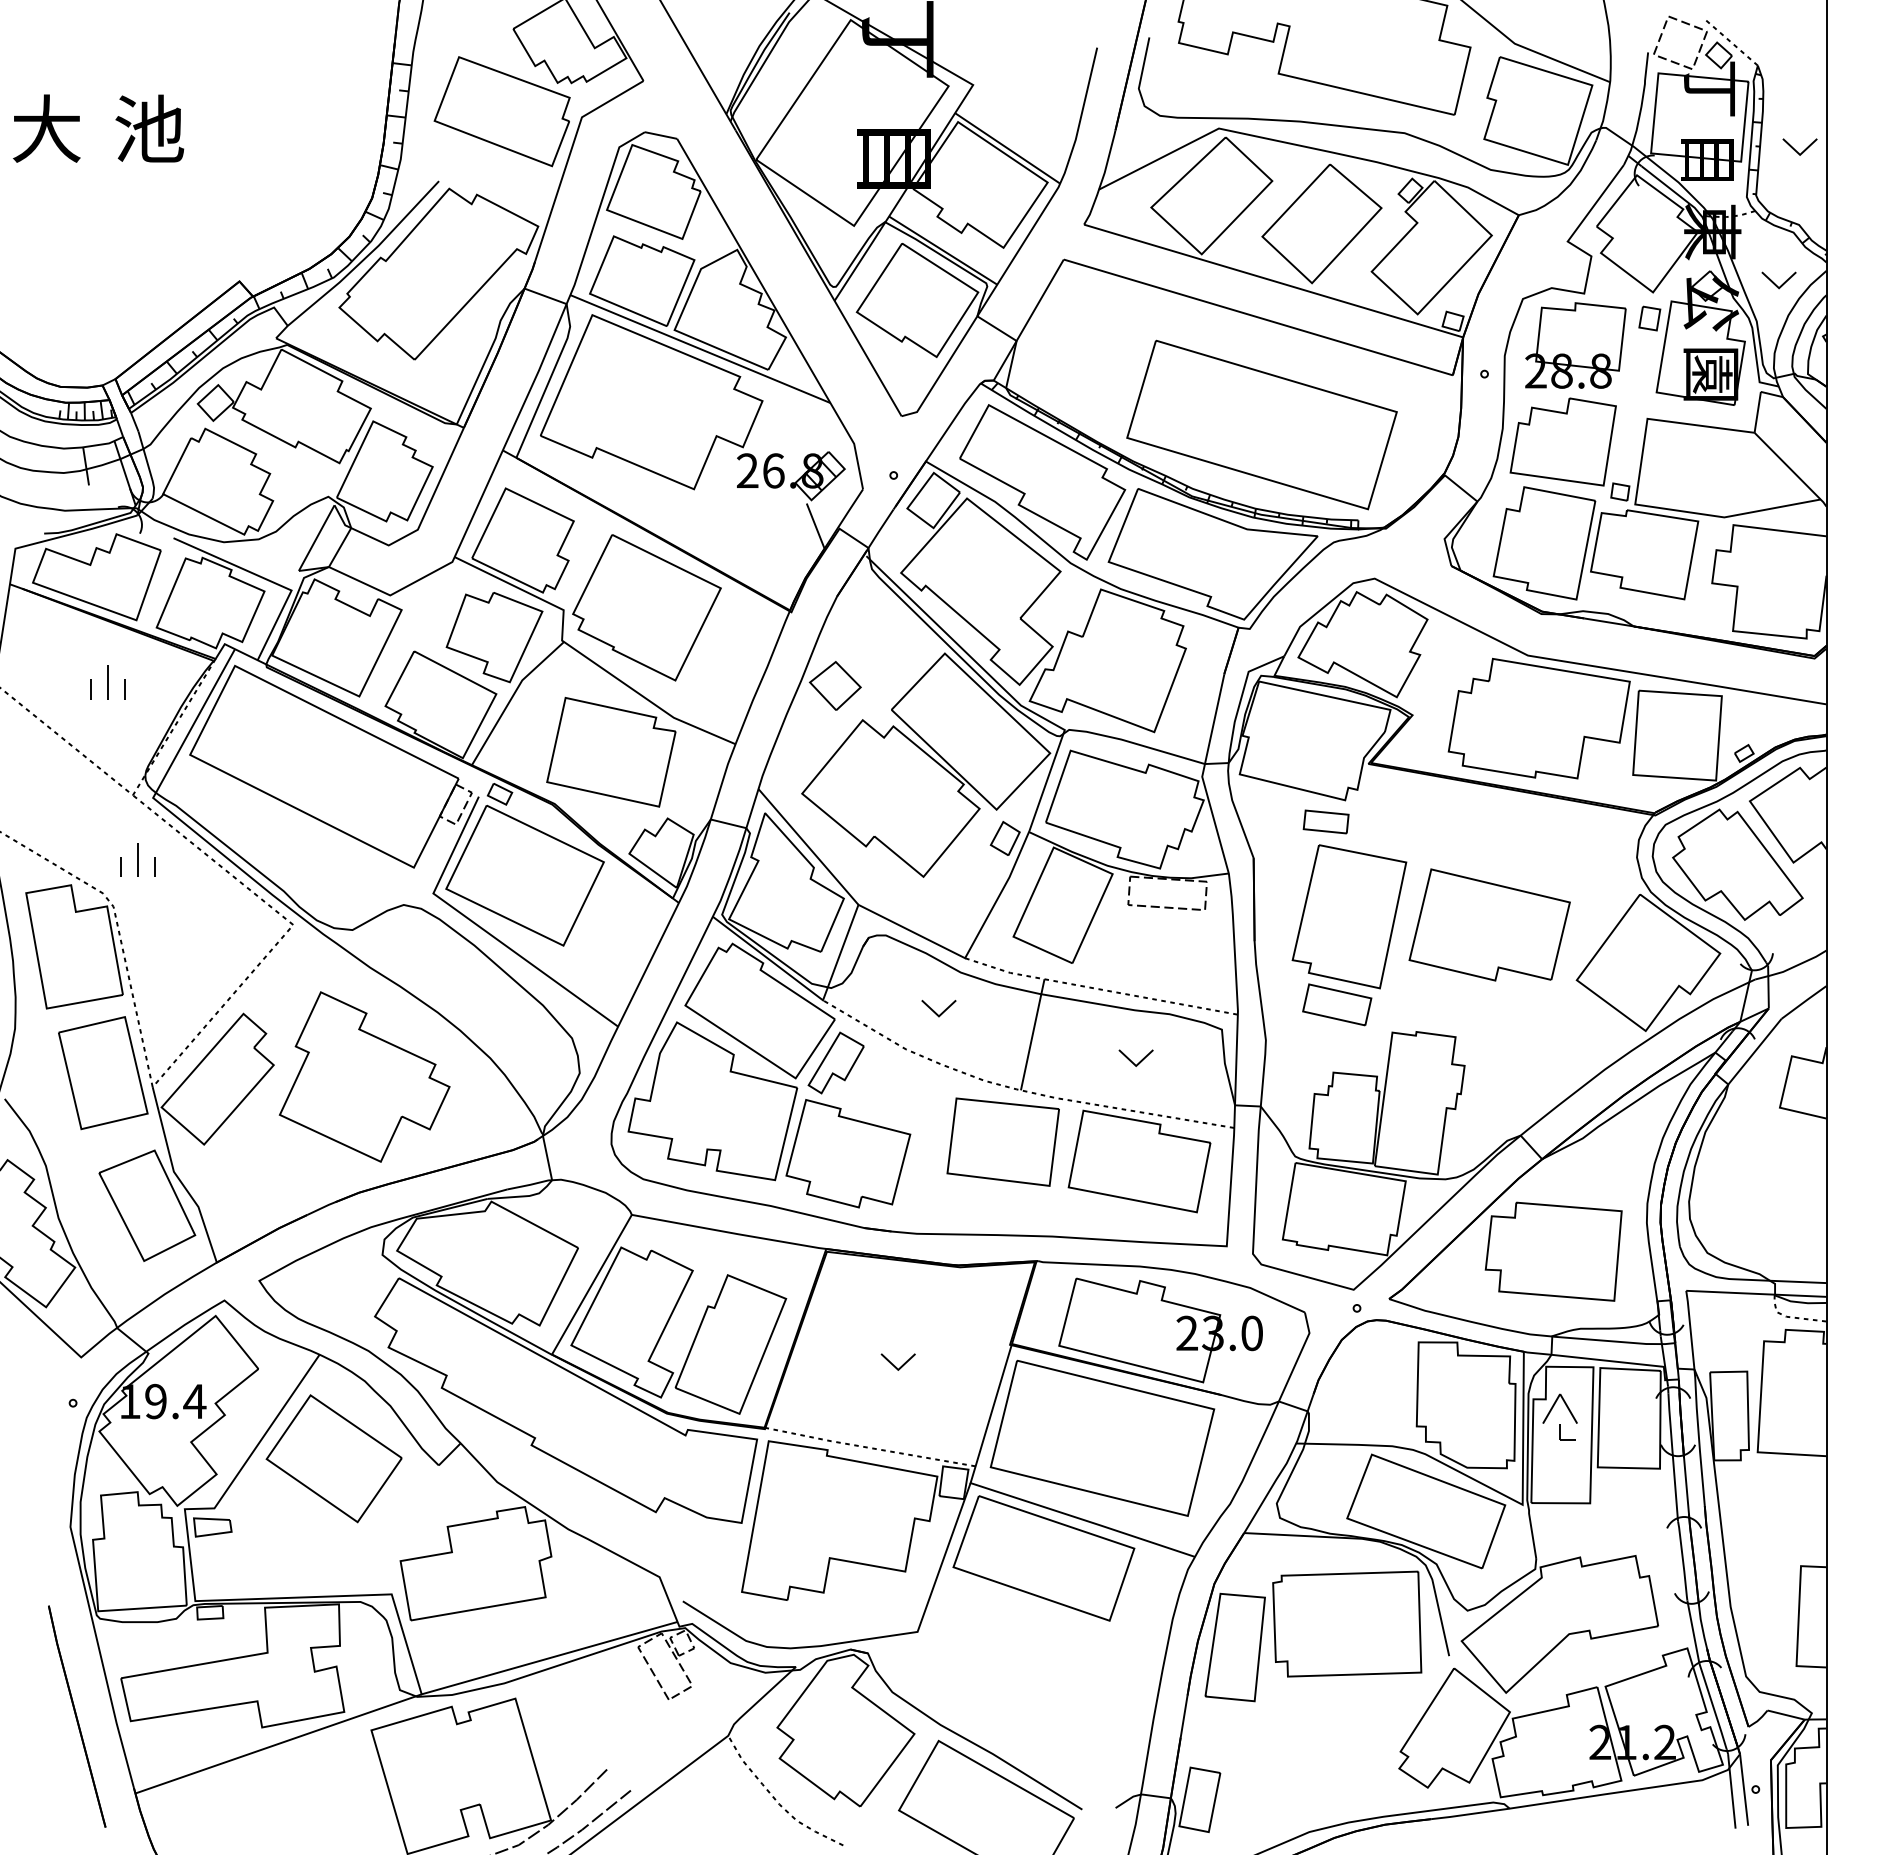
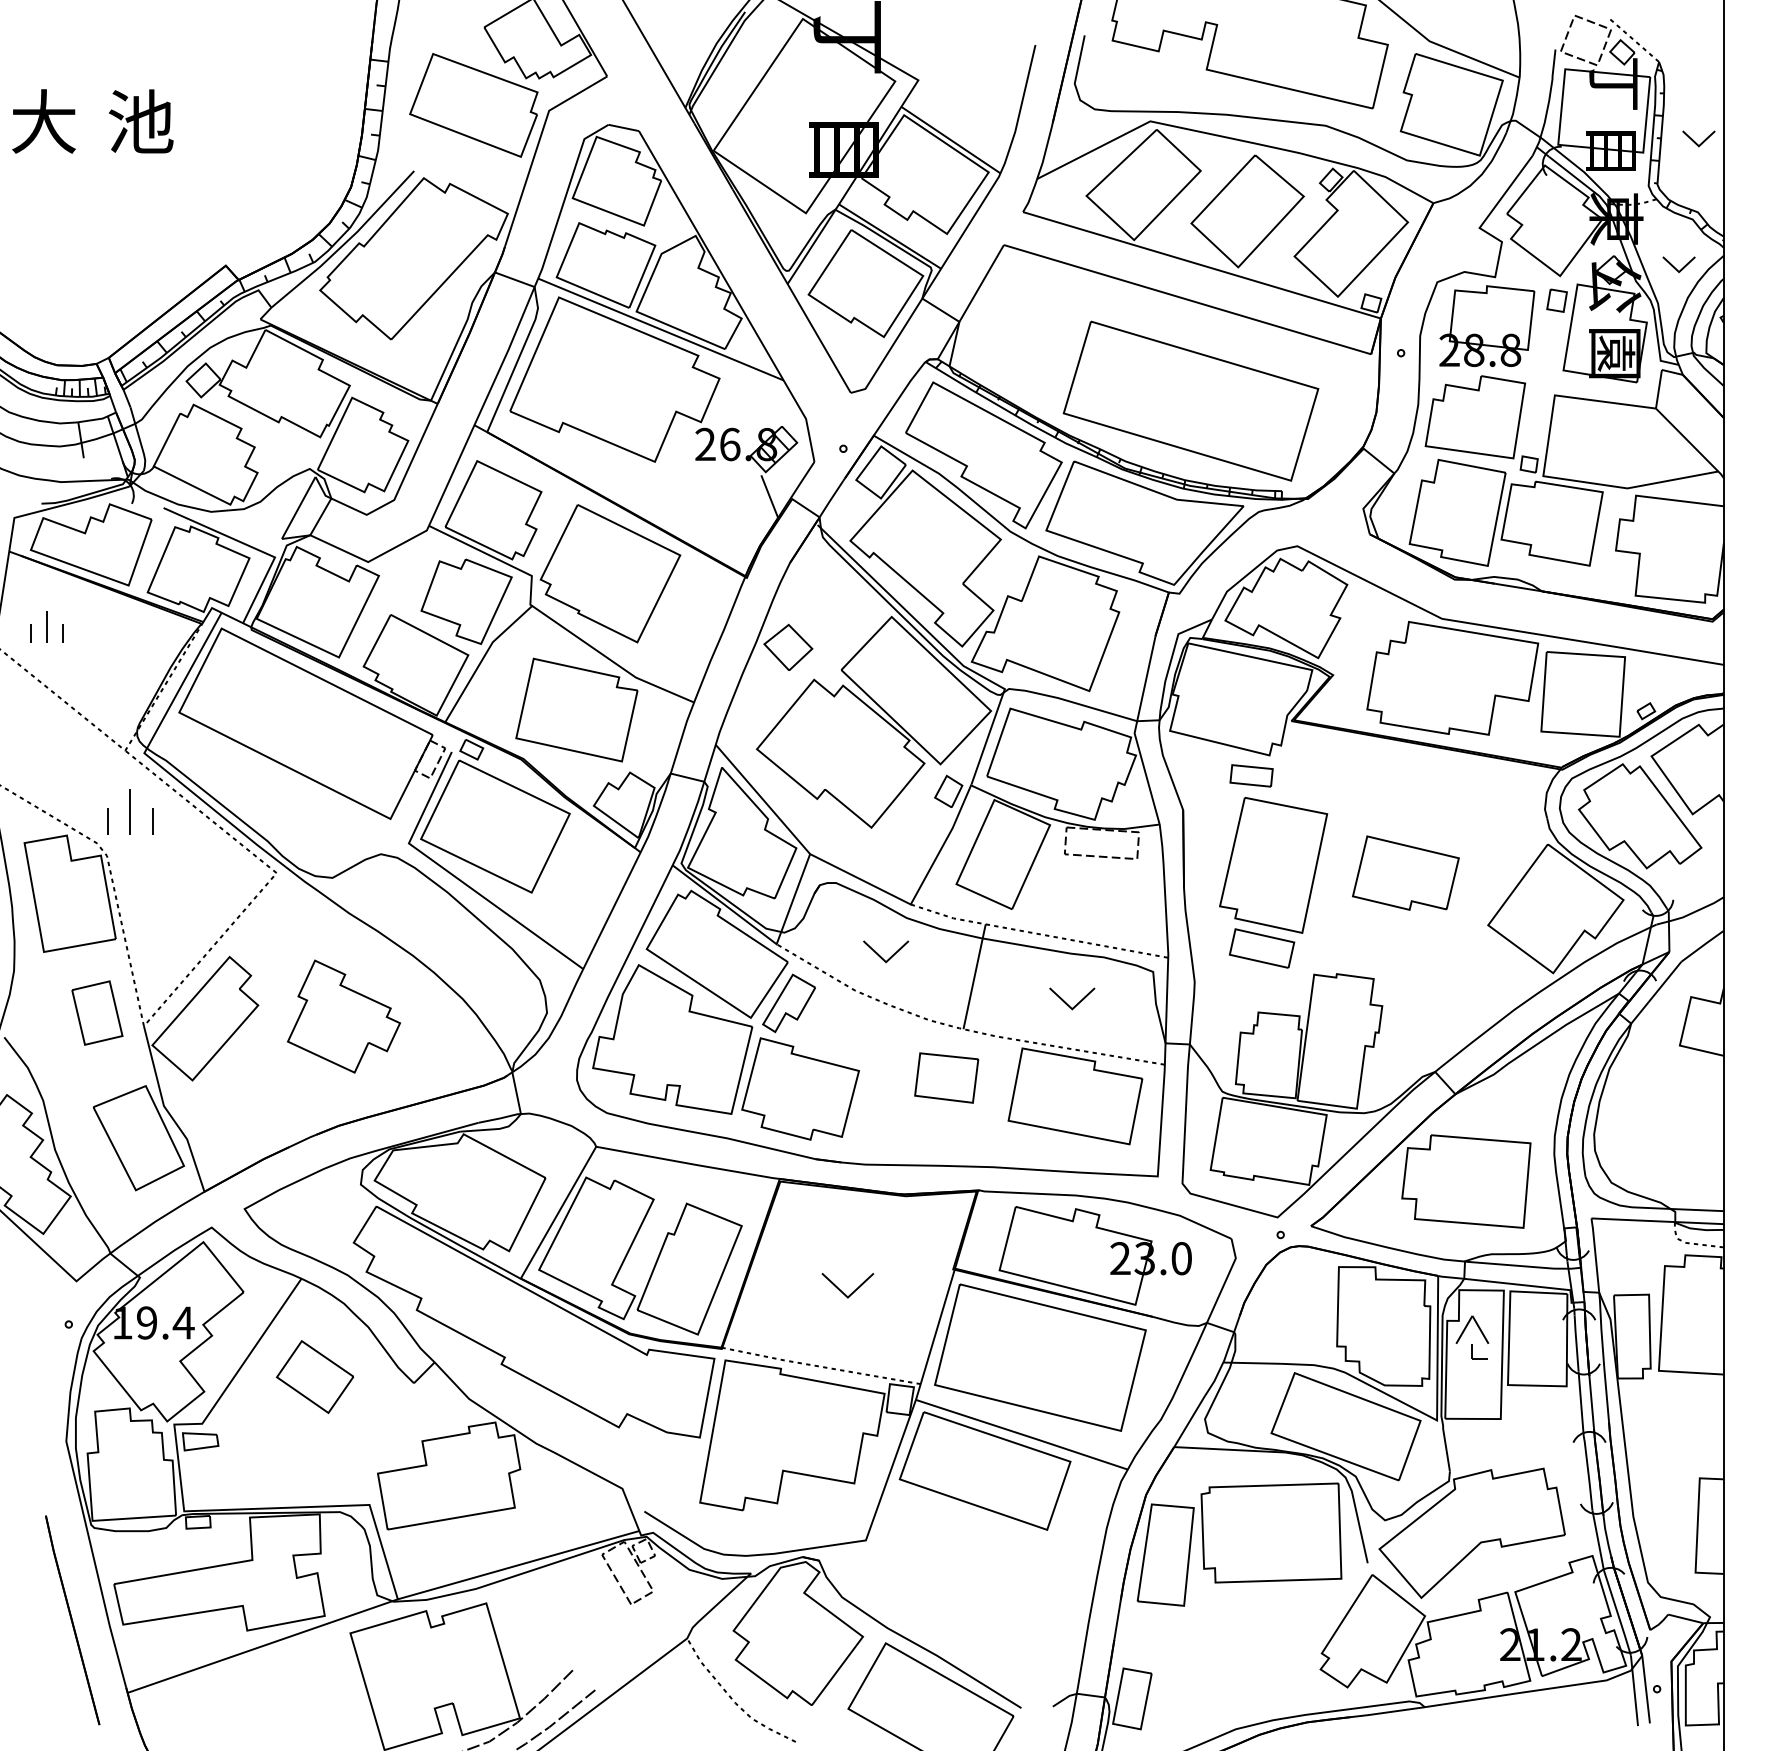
part: (107, 682) -> (46, 627), moved
part: (137, 859) -> (129, 811), size x1.4
part: (1489, 924) -> (1405, 872), size x0.7
part: (938, 1008) -> (885, 951), size x1.4
part: (1135, 1057) -> (1071, 998), size x1.4
part: (103, 1073) -> (97, 1013), size x0.6
part: (364, 1076) -> (343, 1016), size x0.7
part: (1002, 1141) -> (946, 1077), size x0.6
part: (897, 1361) -> (846, 1285), size x1.6
part: (333, 1458) -> (314, 1376), size x0.6

